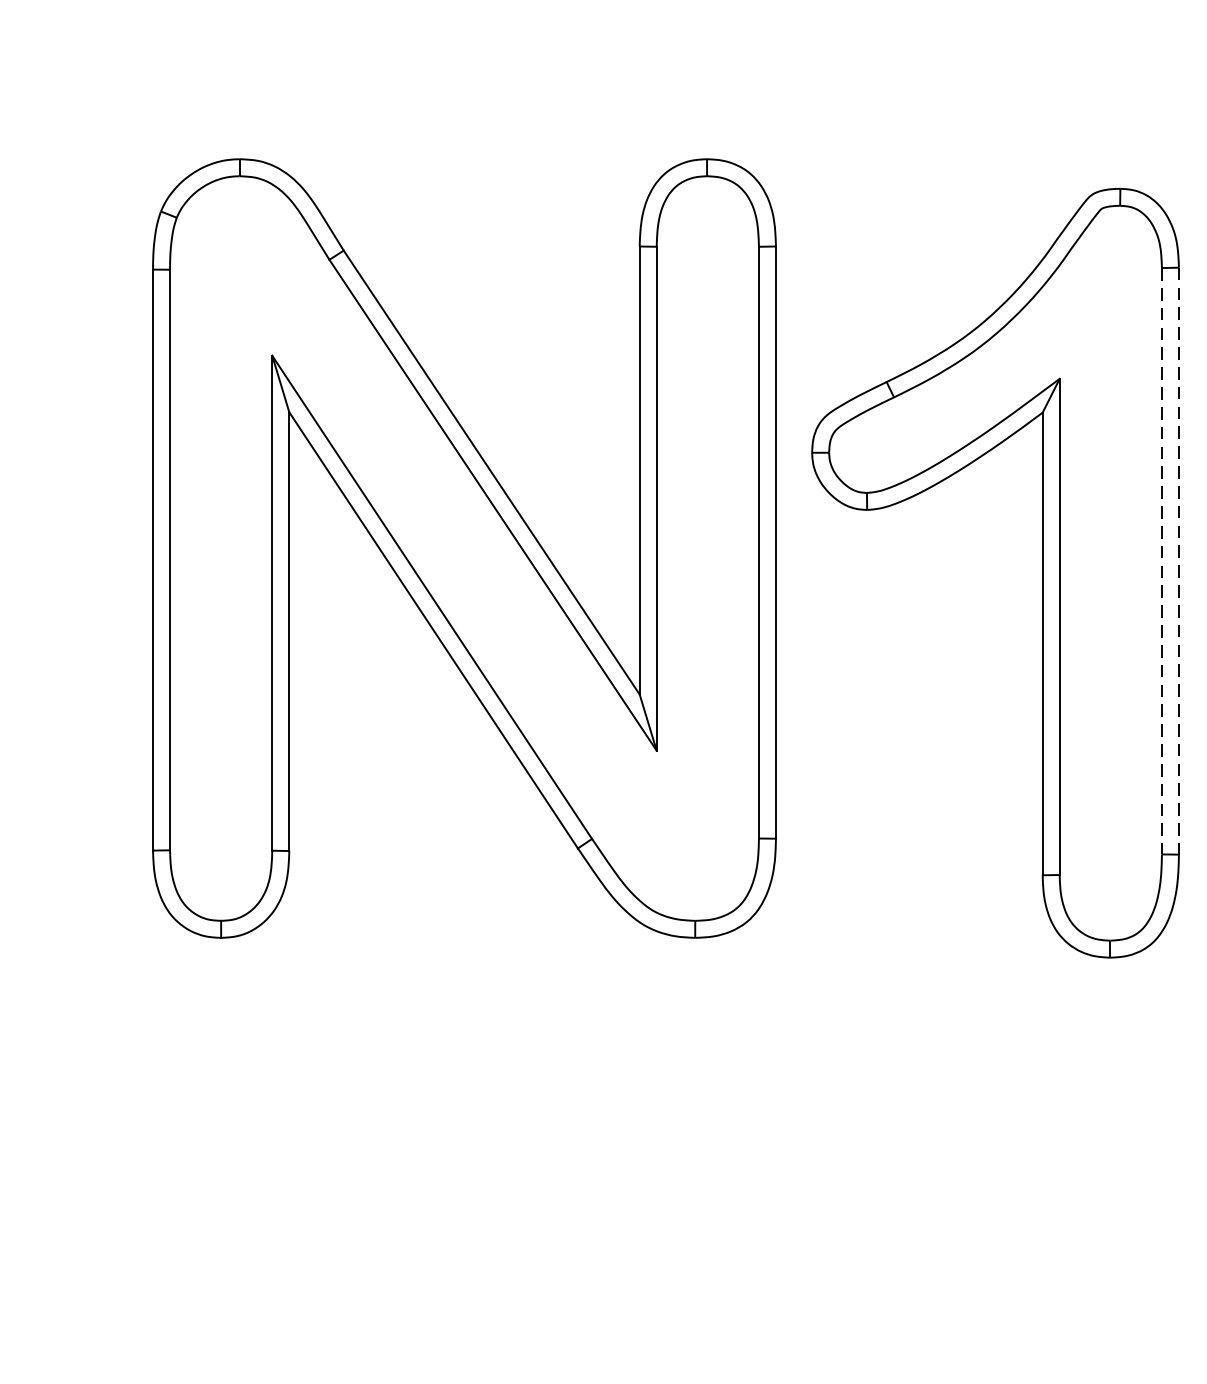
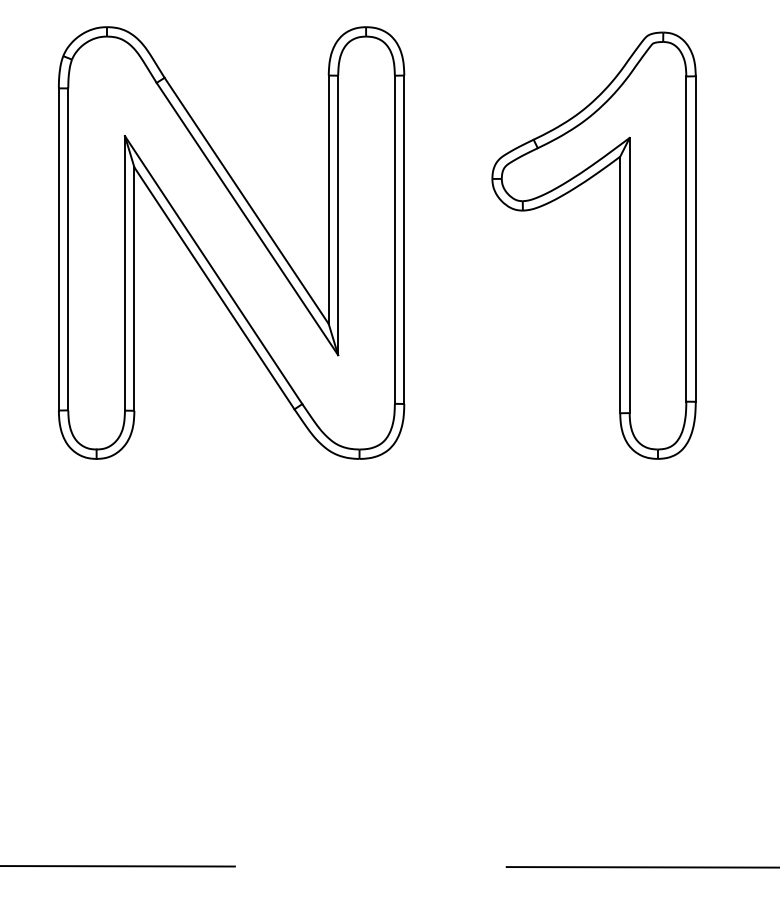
part: (464, 547) -> (231, 242), moved
line: (1162, 561) -> (686, 239), dashed -> solid
line: (1178, 561) -> (695, 239), dashed -> solid

